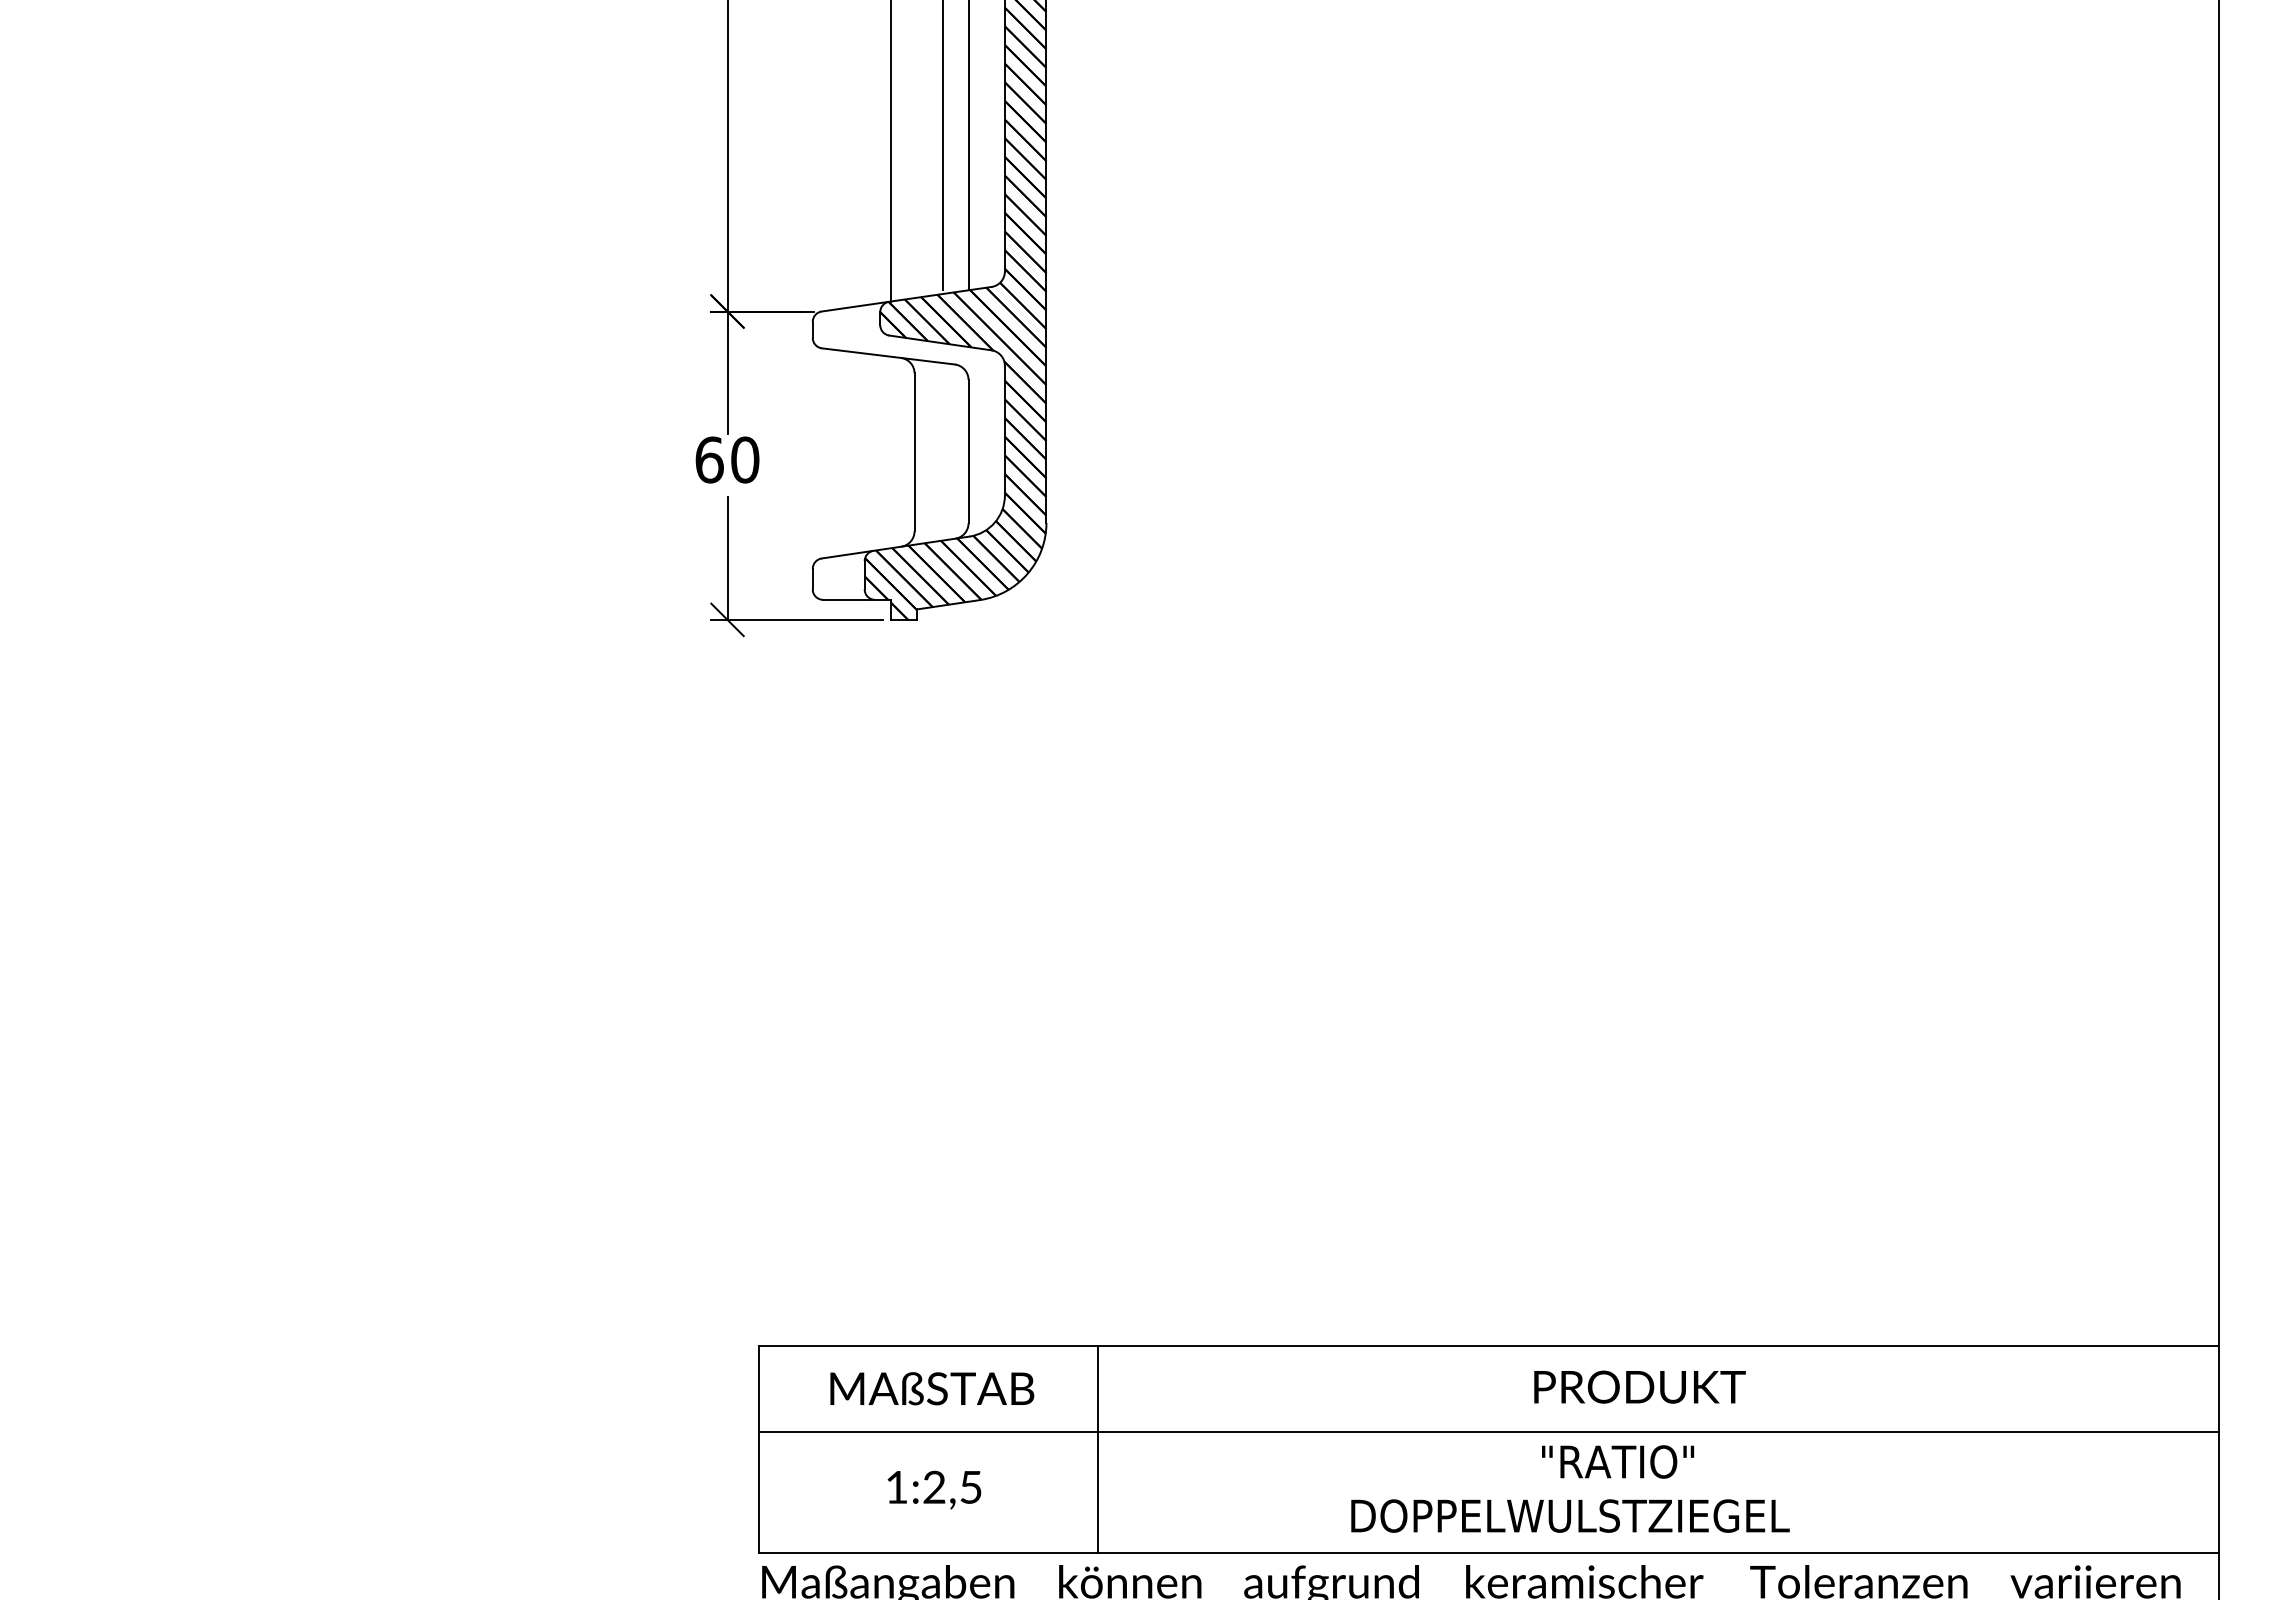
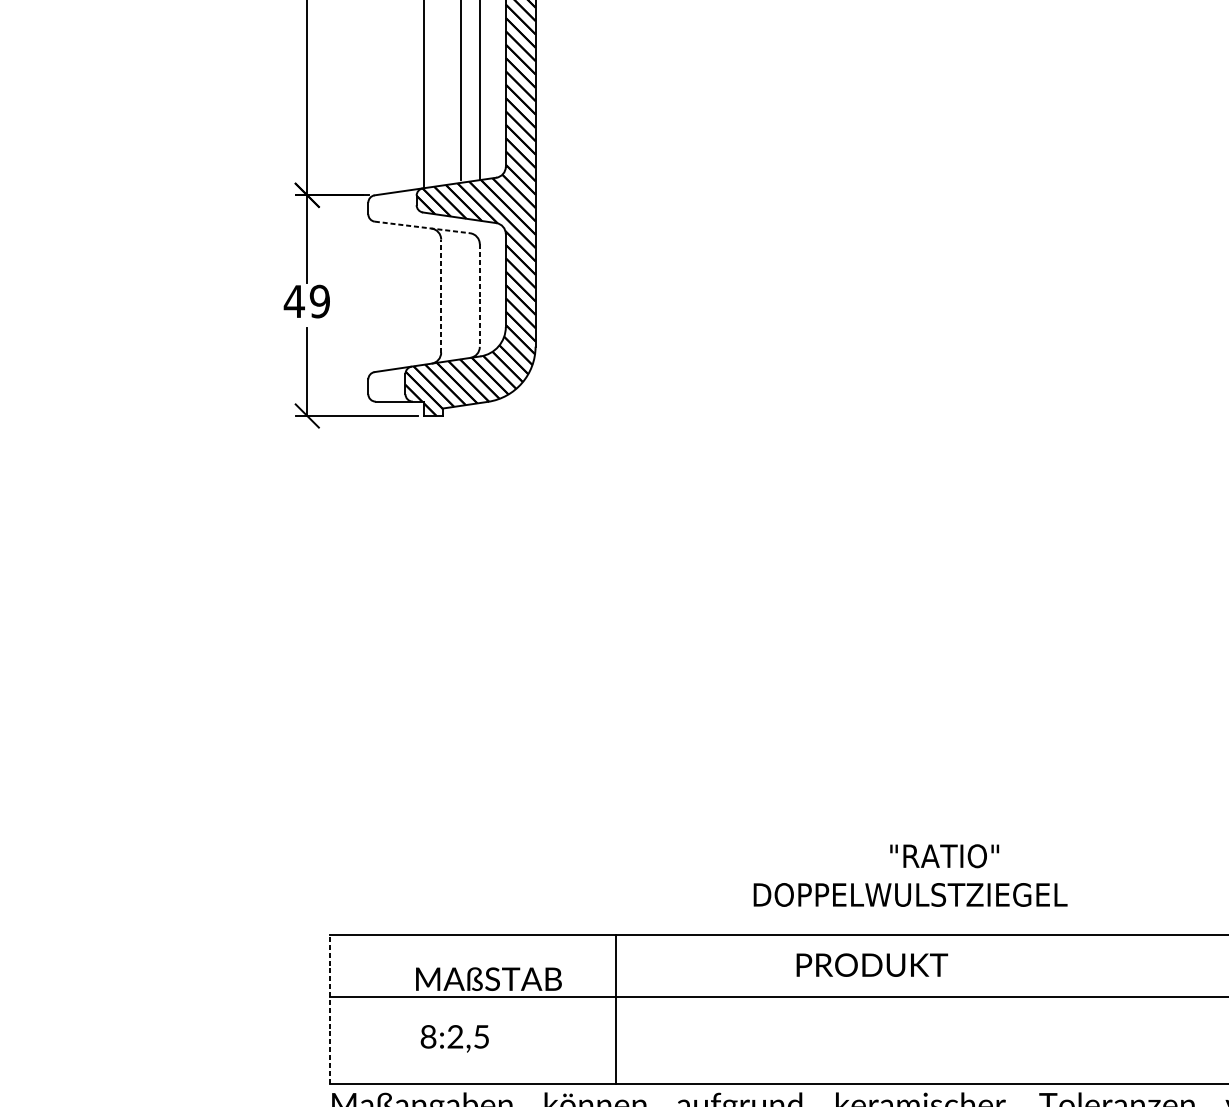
line: (888, 356) -> (422, 227), solid -> dashed
line: (968, 451) -> (479, 295), solid -> dashed
line: (914, 452) -> (441, 296), solid -> dashed
text: (726, 459) -> (306, 301), 60 -> 49
text: (1639, 1386) -> (871, 964), moved
text: (932, 1388) -> (489, 978), moved
line: (1098, 1448) -> (615, 1009), moved
line: (758, 1449) -> (329, 1009), solid -> dashed
text: (896, 1486) -> (428, 1036), 1:2,5 -> 8:2,5
text: (1570, 1488) -> (910, 875), moved

